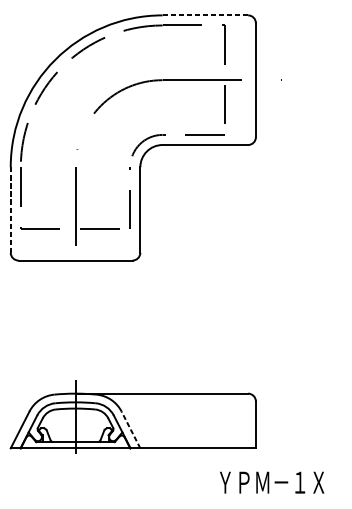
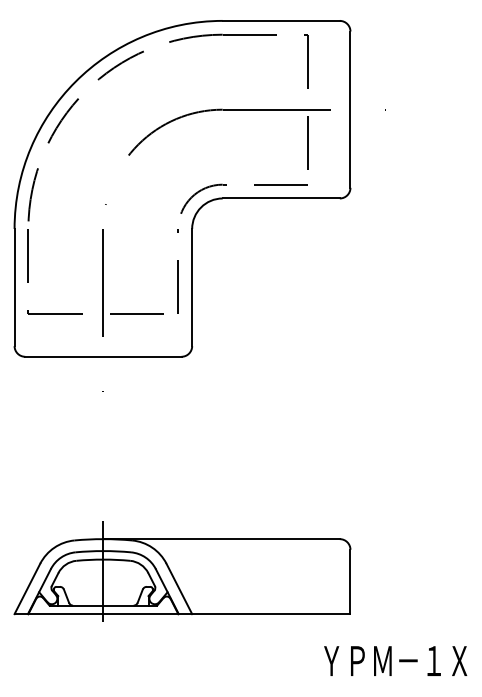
line: (205, 15) -> (281, 20), dashed -> solid
line: (10, 209) -> (14, 287), dashed -> solid
line: (131, 429) -> (179, 588), dashed -> solid
text: (271, 482) -> (395, 660), moved

